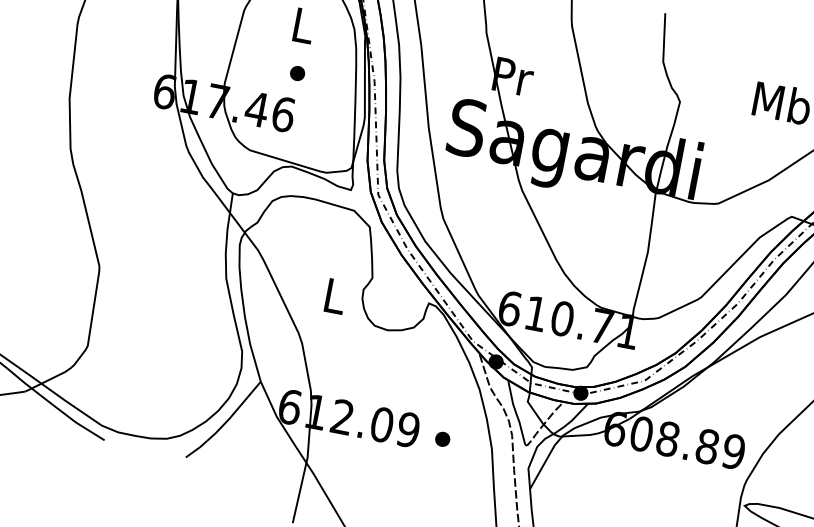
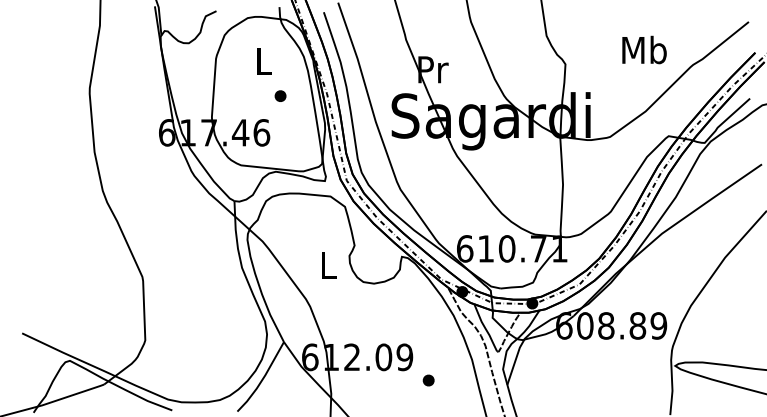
part: (297, 72) -> (280, 95), moved
part: (442, 439) -> (428, 380), moved

